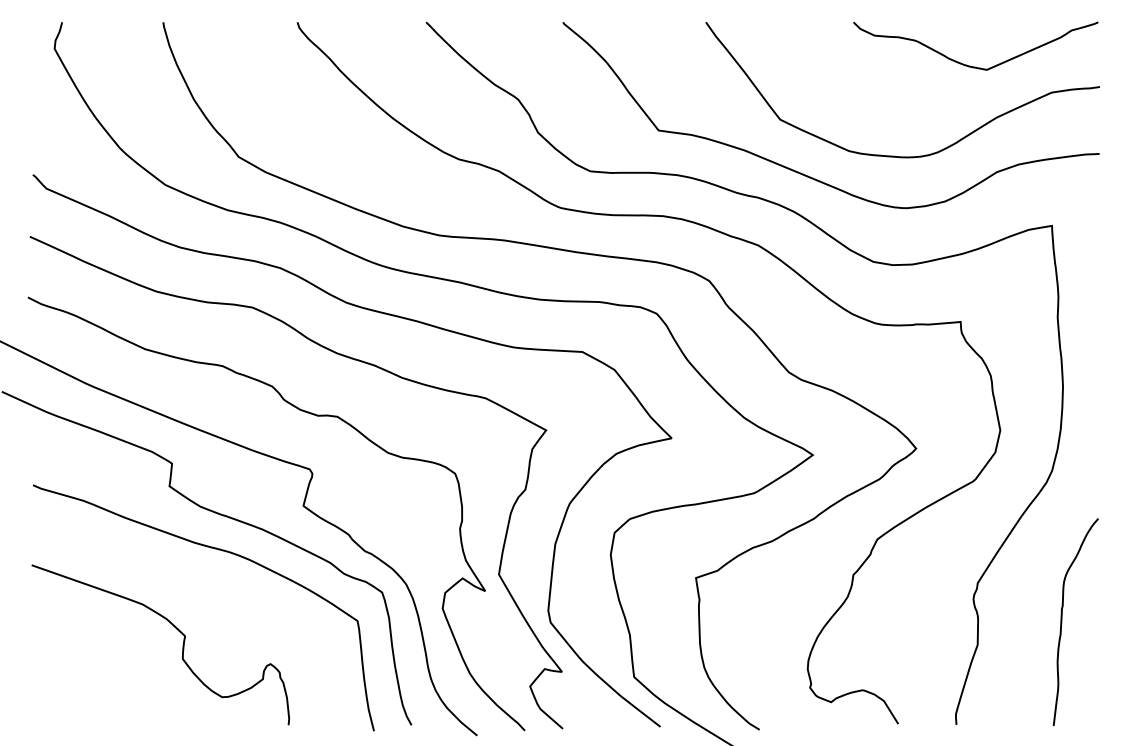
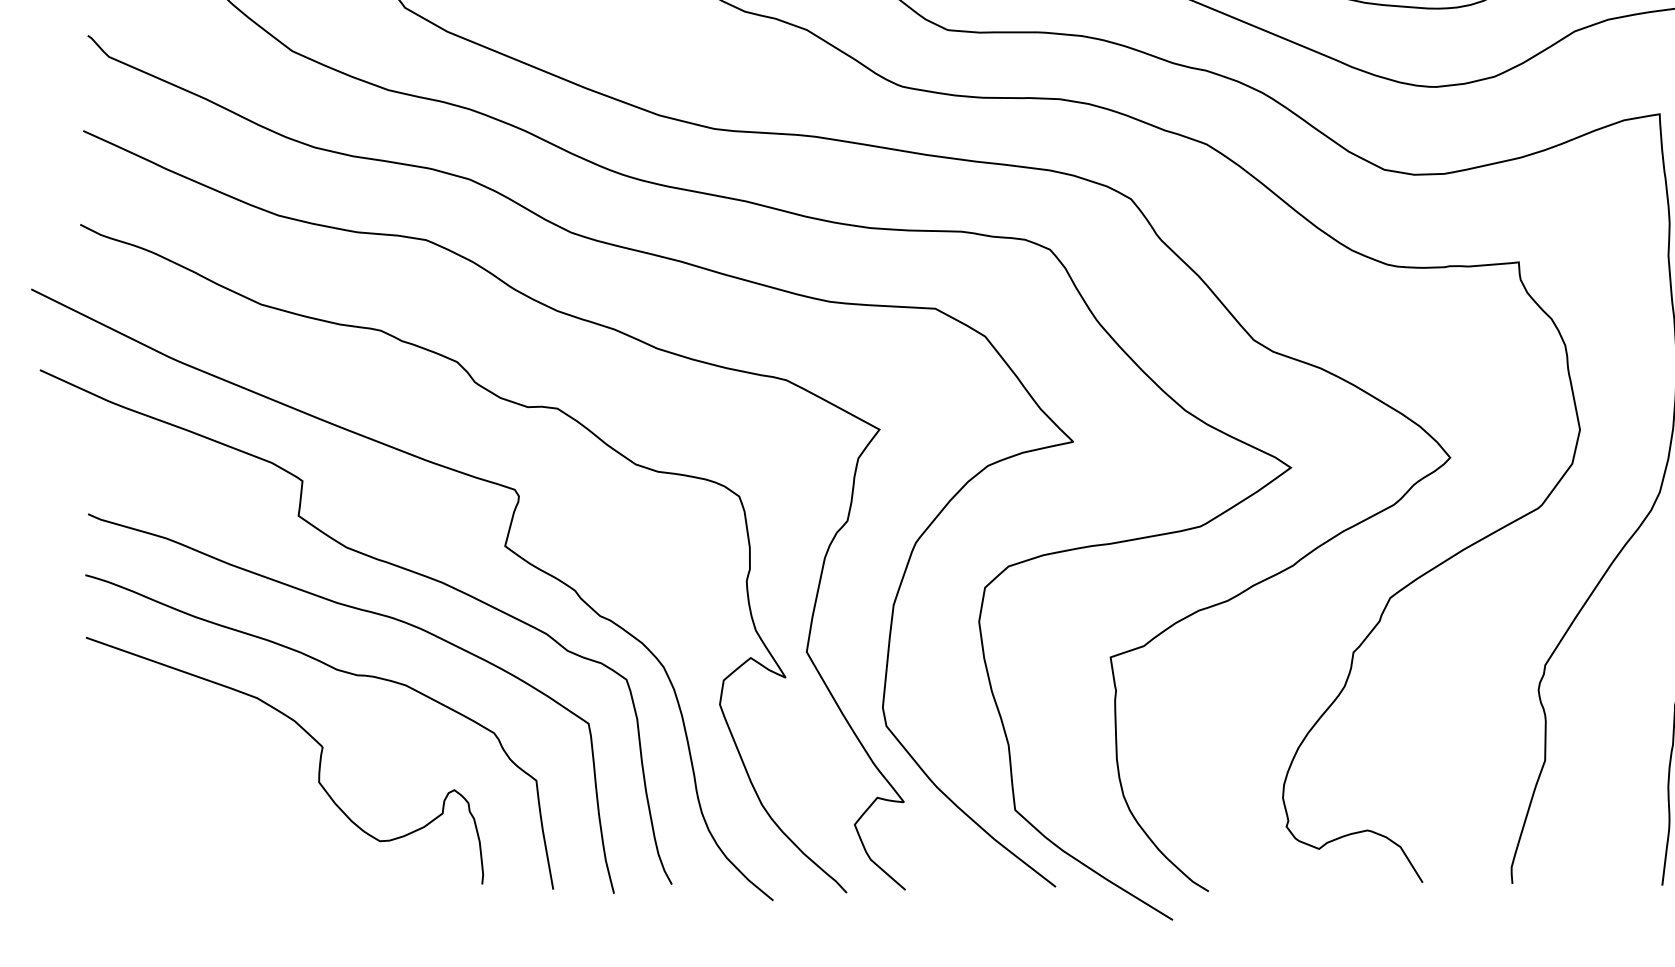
curve: (195, 587) -> (338, 671), added

